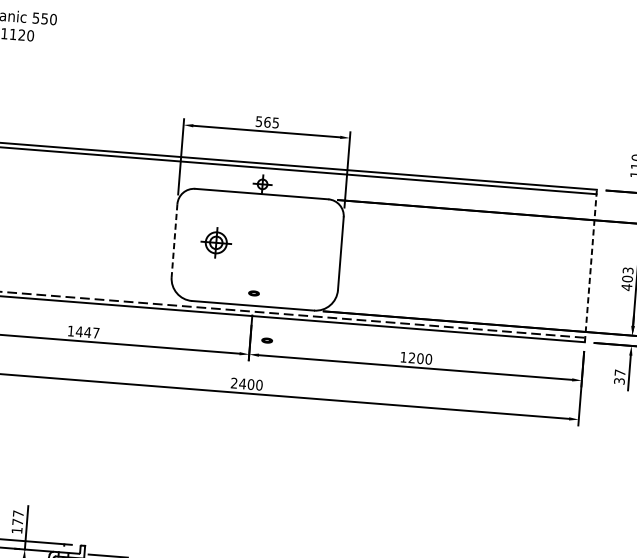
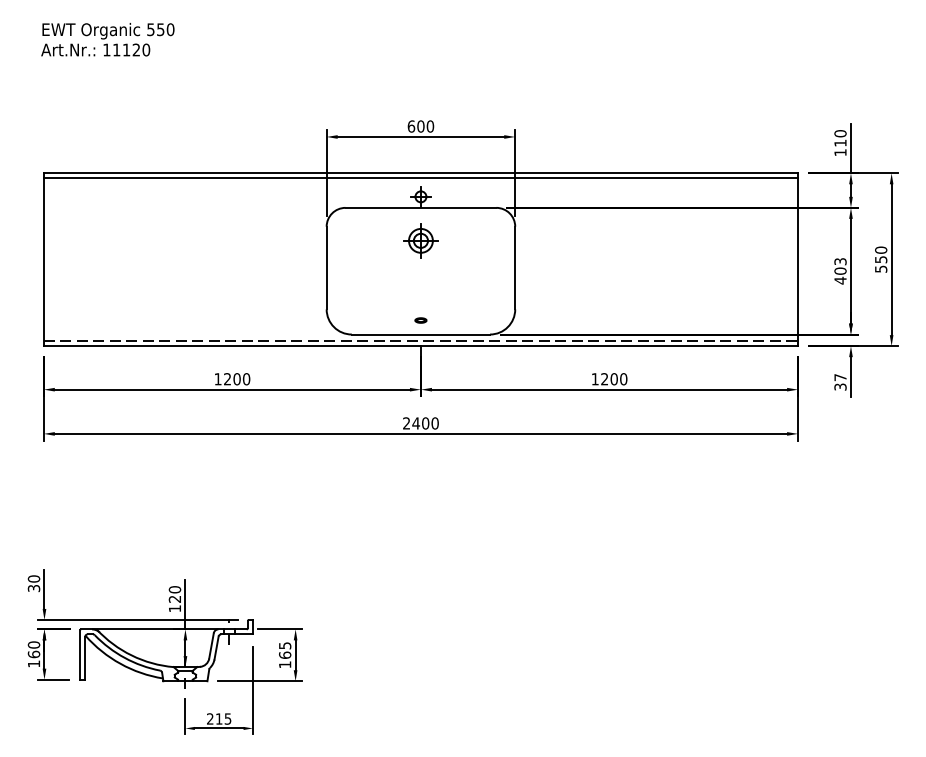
text: (267, 122) -> (420, 126), 565 -> 600
line: (174, 241) -> (326, 268), dashed -> solid
part: (215, 242) -> (420, 240), moved
line: (591, 265) -> (798, 259), dashed -> solid
text: (87, 332) -> (236, 379), 1447 -> 1200
part: (266, 340) -> (439, 372), removed
text: (17, 517) -> (174, 594), 177 -> 120

